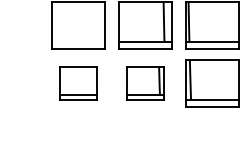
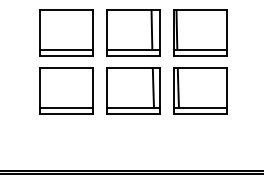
line: (78, 41) -> (66, 49), added
part: (78, 82) -> (66, 90), size x1.43
part: (145, 82) -> (133, 90), size x1.43

